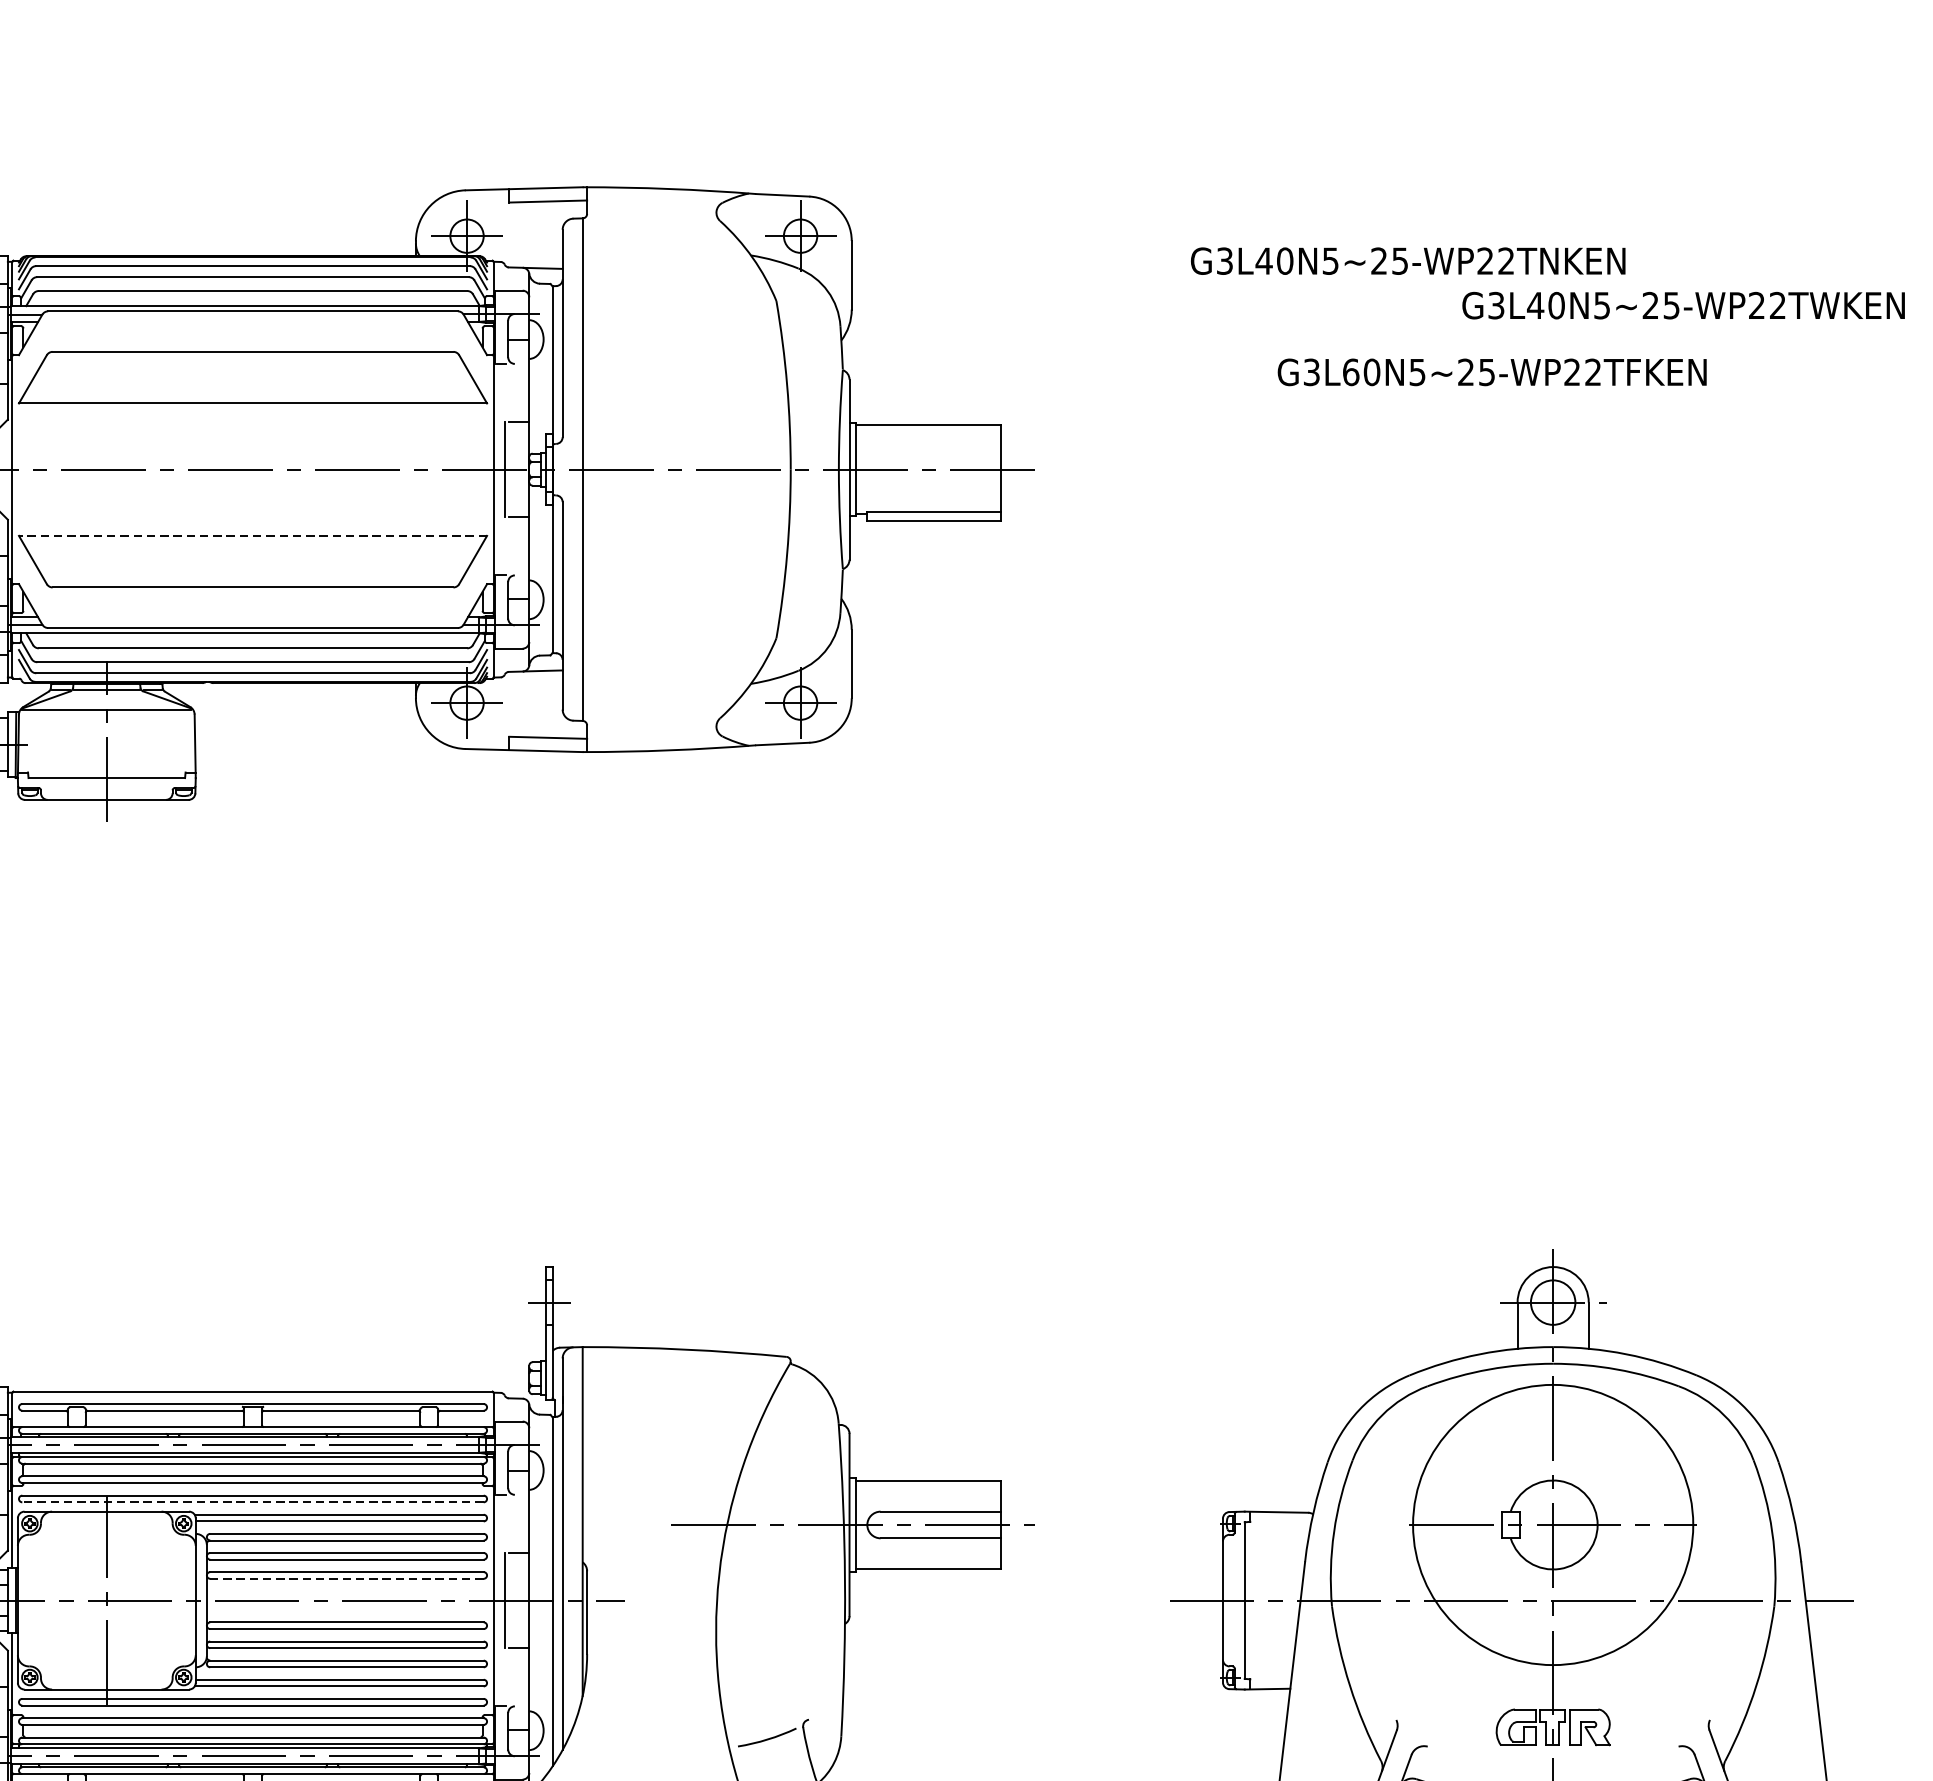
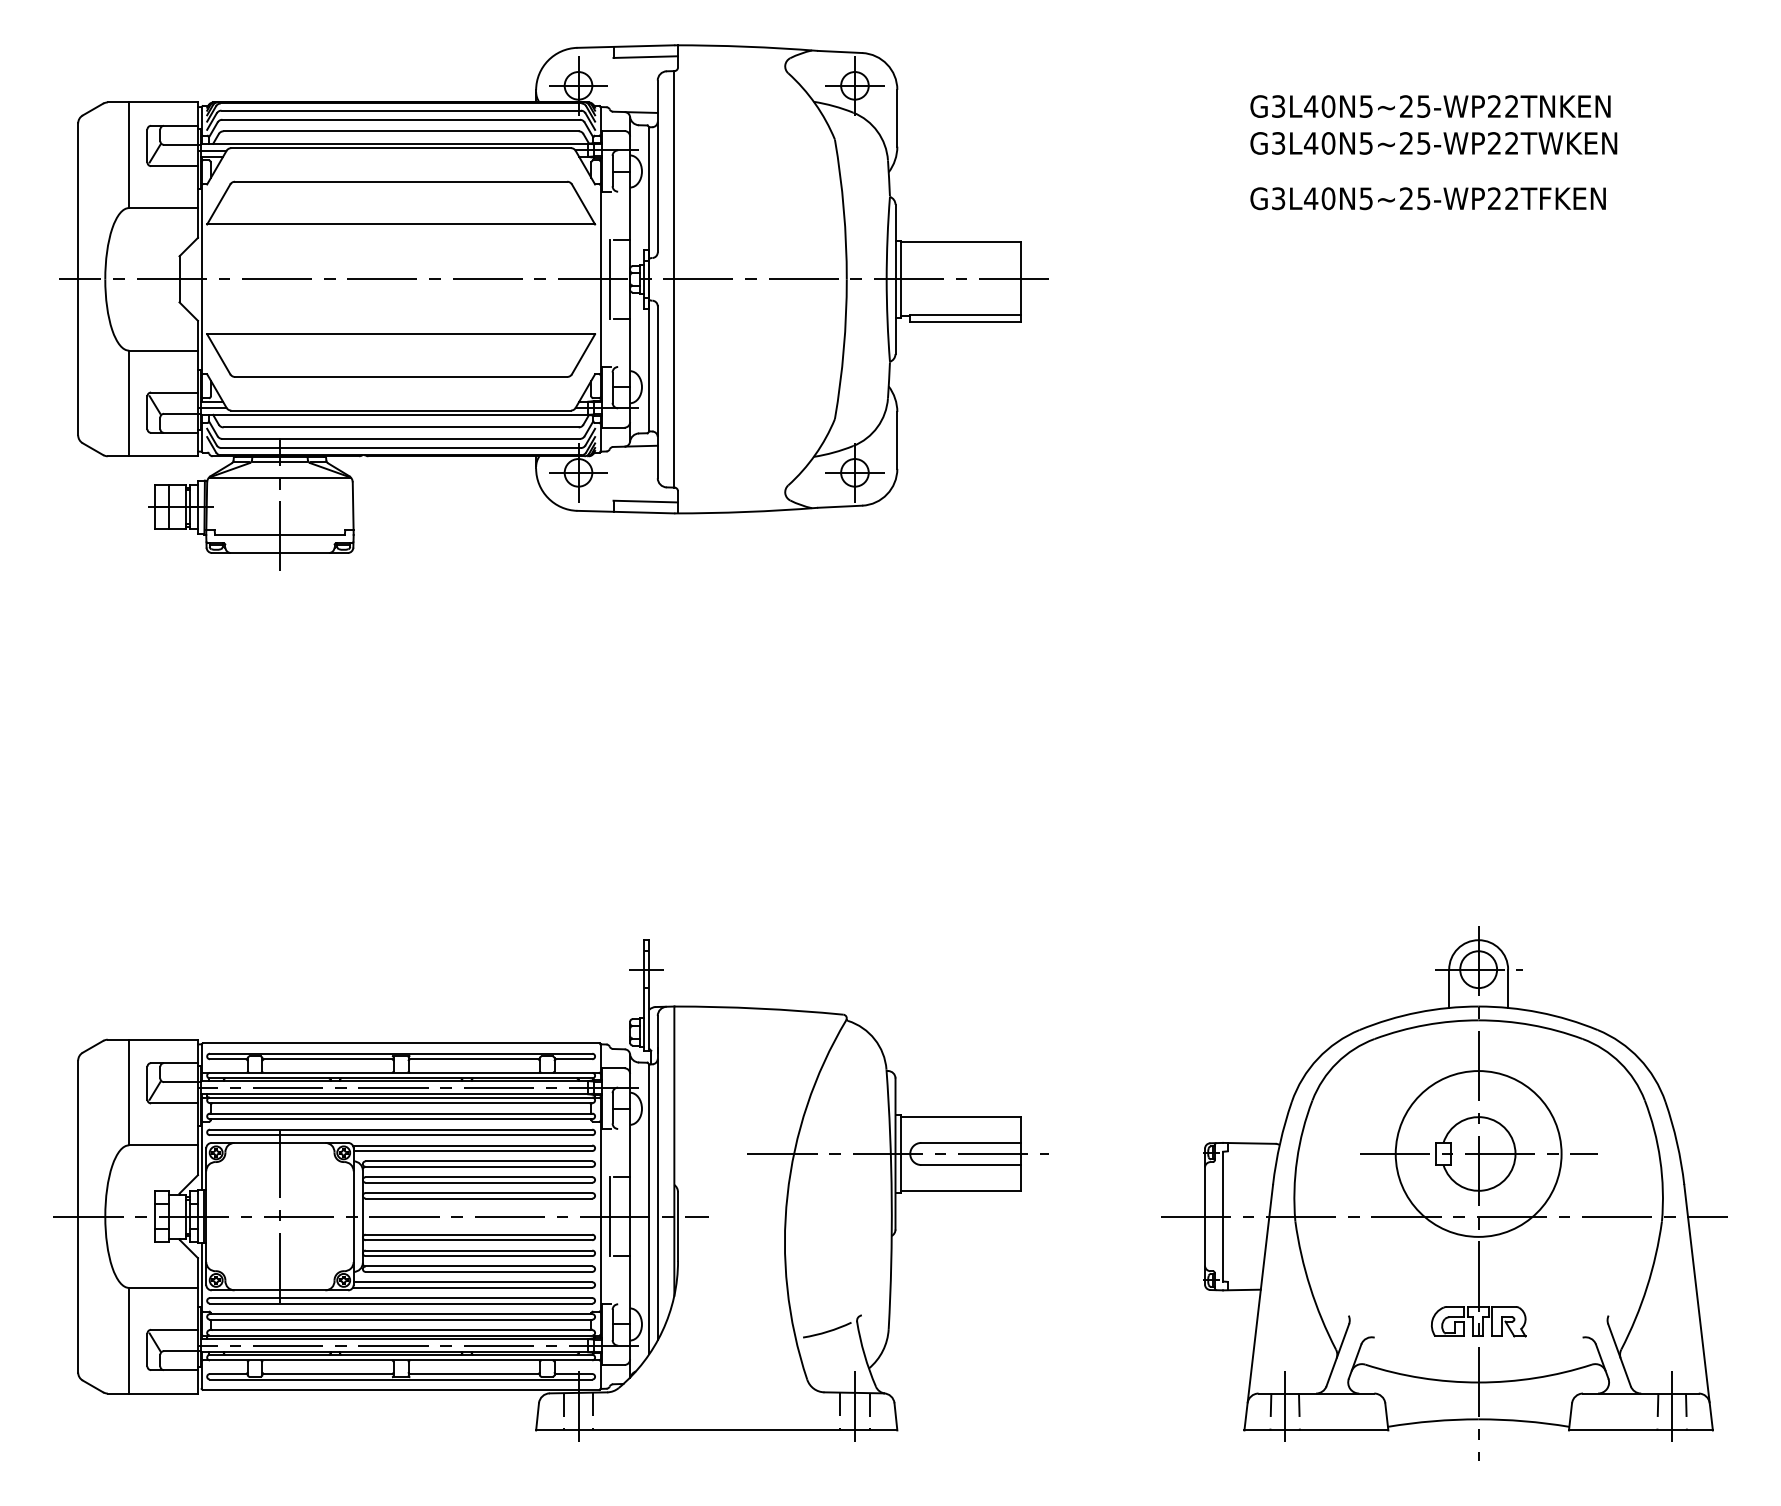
text: (1408, 261) -> (1430, 106), moved
text: (1683, 305) -> (1433, 143), moved
text: (1351, 372) -> (1311, 198), G3L60N5~25-WP22TFKEN -> G3L40N5~25-WP22TFKEN
line: (253, 536) -> (401, 334), dashed -> solid
line: (252, 1502) -> (400, 1135), dashed -> solid
circle: (1552, 1524) -> (1478, 1153), size x0.71
line: (346, 1578) -> (478, 1198), dashed -> solid

